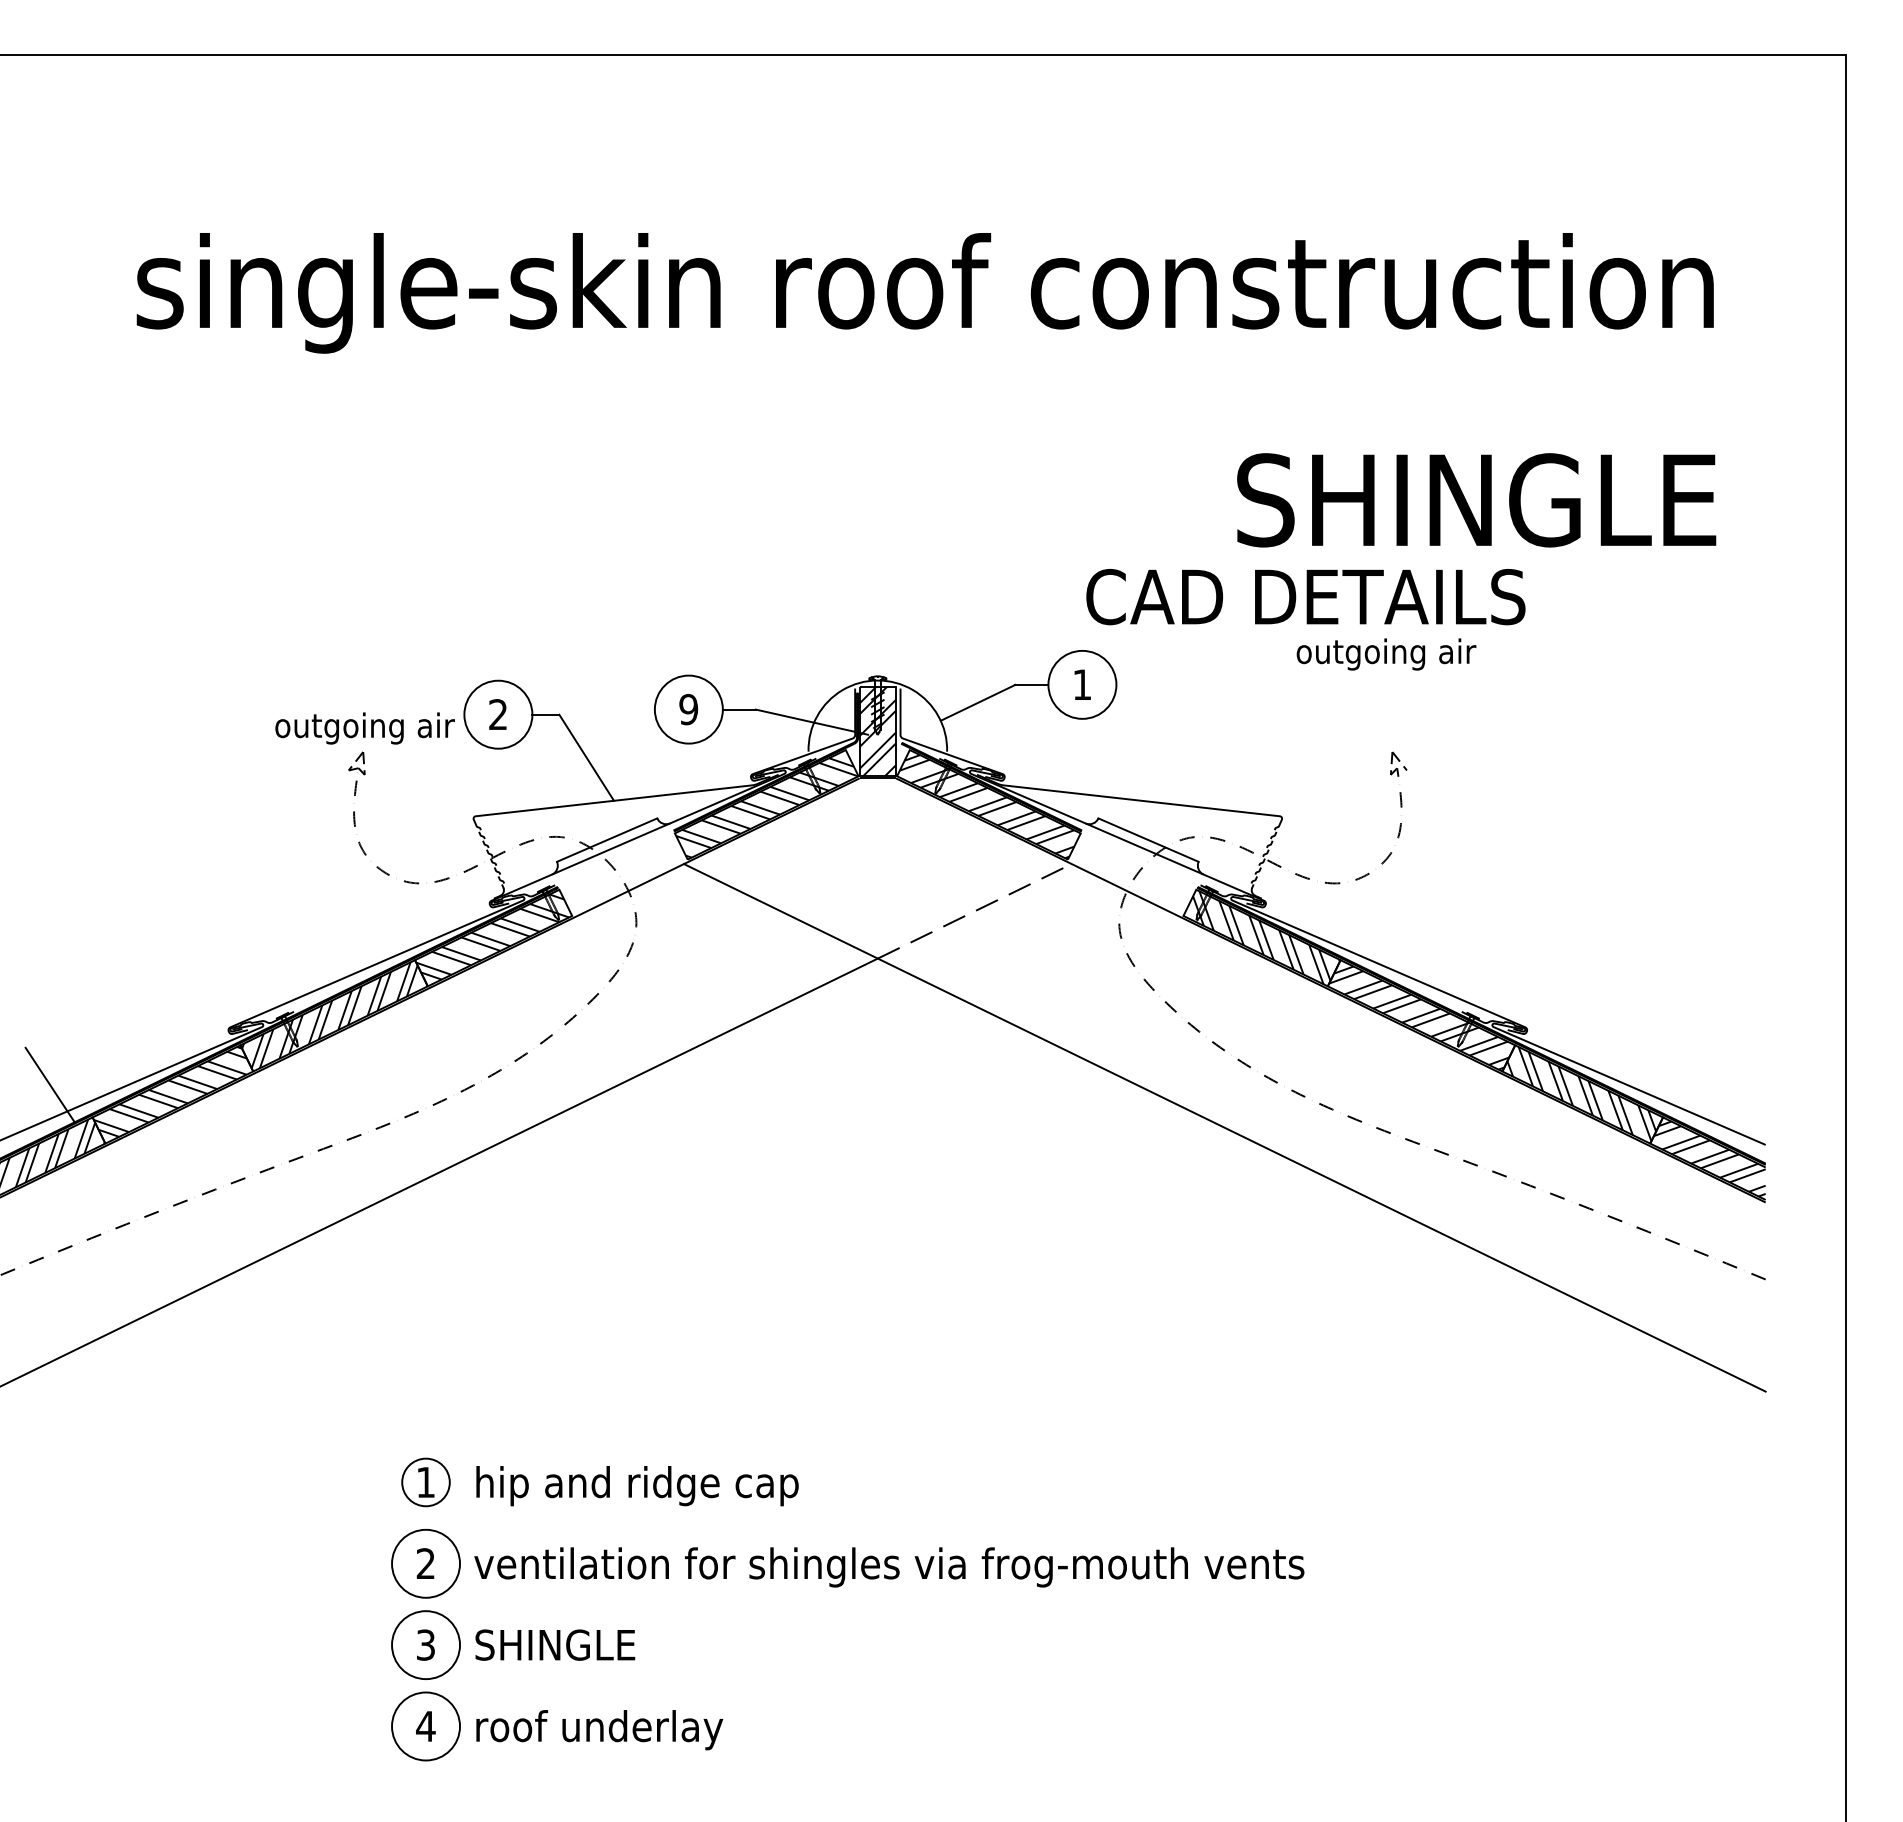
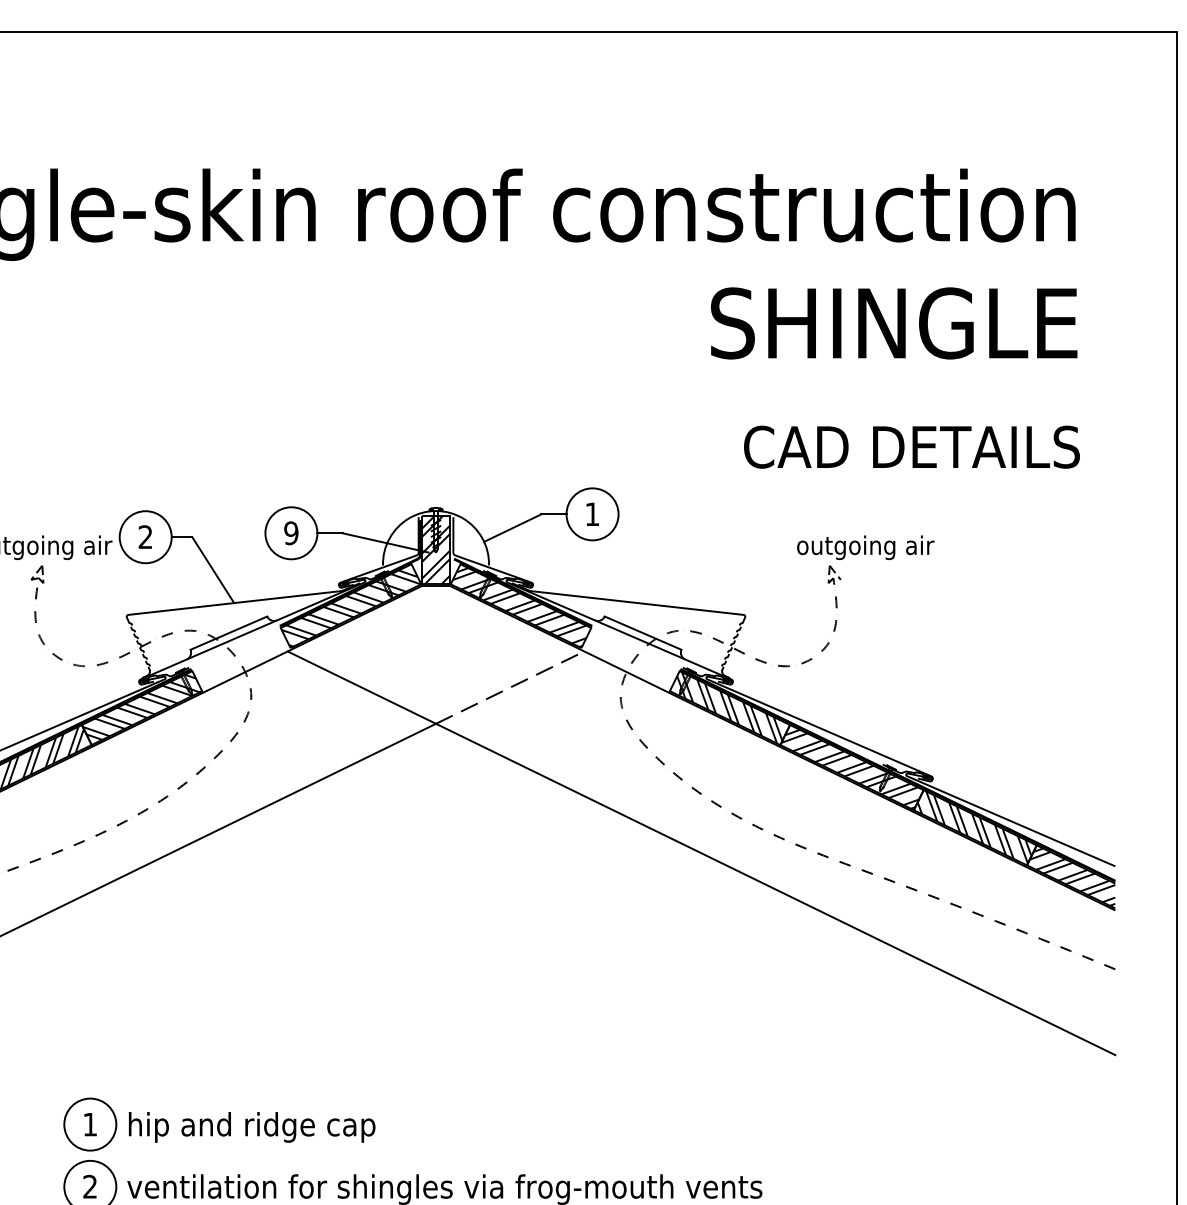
text: (1476, 500) -> (894, 323), moved
text: (1305, 597) -> (911, 447), moved
text: (1386, 654) -> (865, 547), moved
circle: (426, 1482) -> (90, 1124), size x1.43

